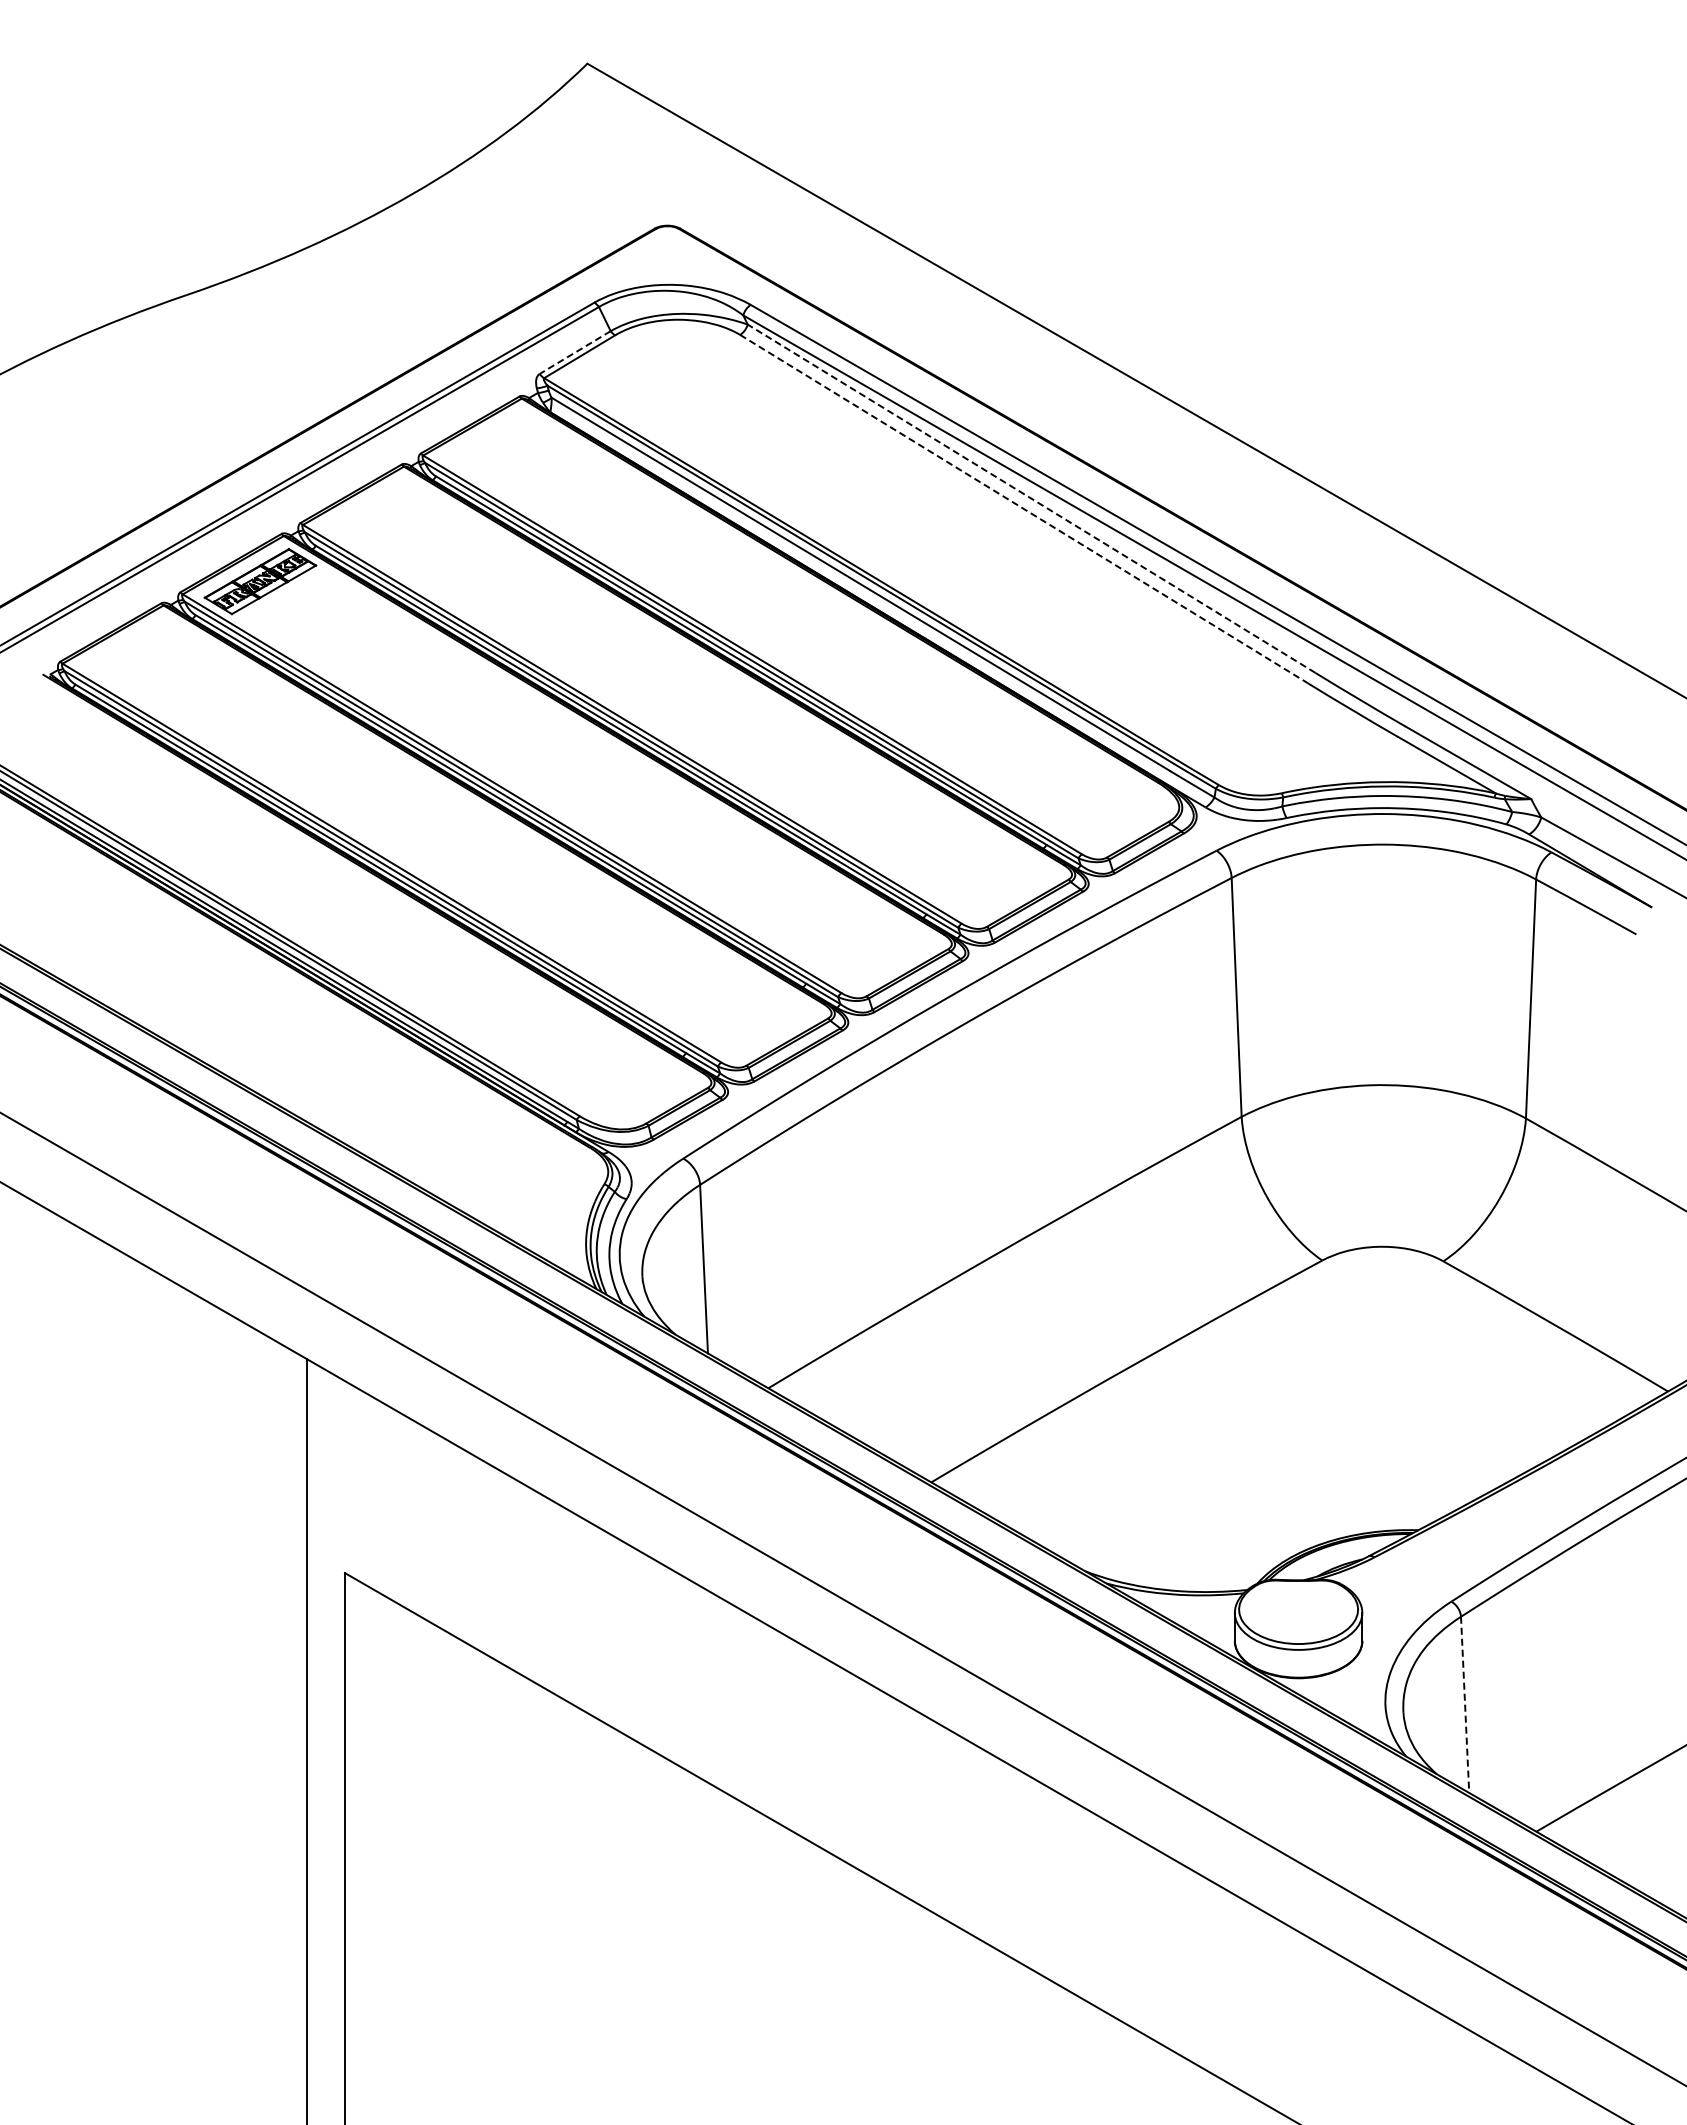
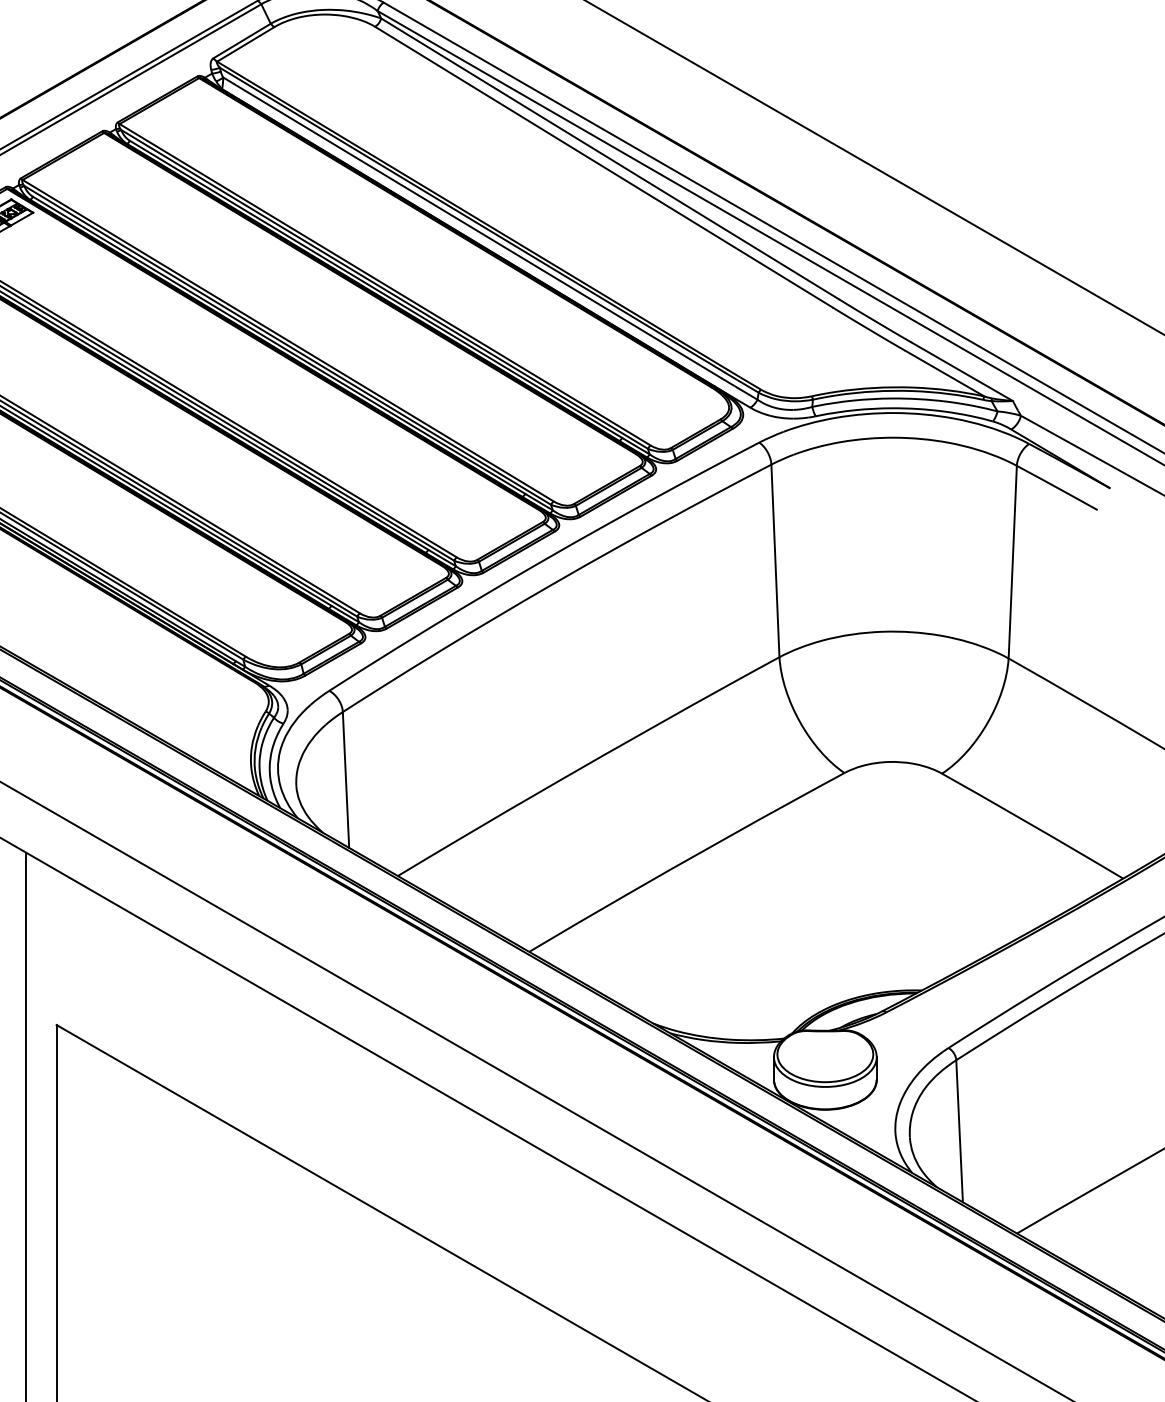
line: (574, 352) -> (241, 40), dashed -> solid
line: (1031, 498) -> (610, 158), dashed -> solid
line: (1023, 509) -> (603, 167), dashed -> solid
line: (1465, 1705) -> (959, 1131), dashed -> solid

